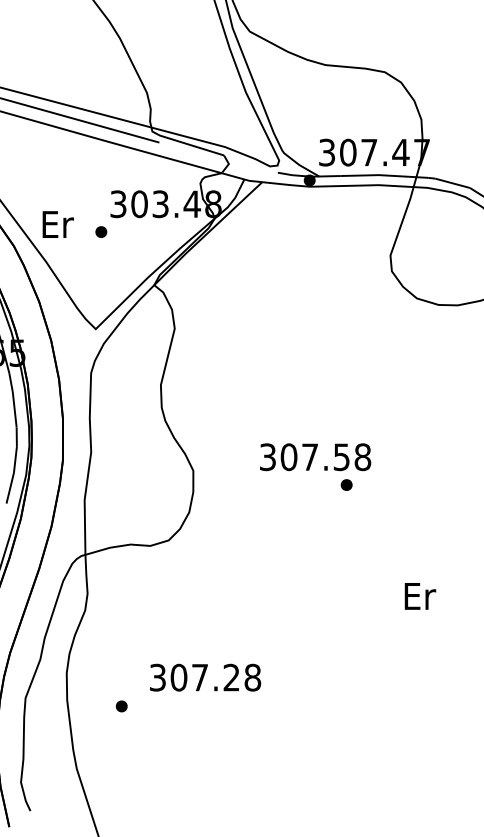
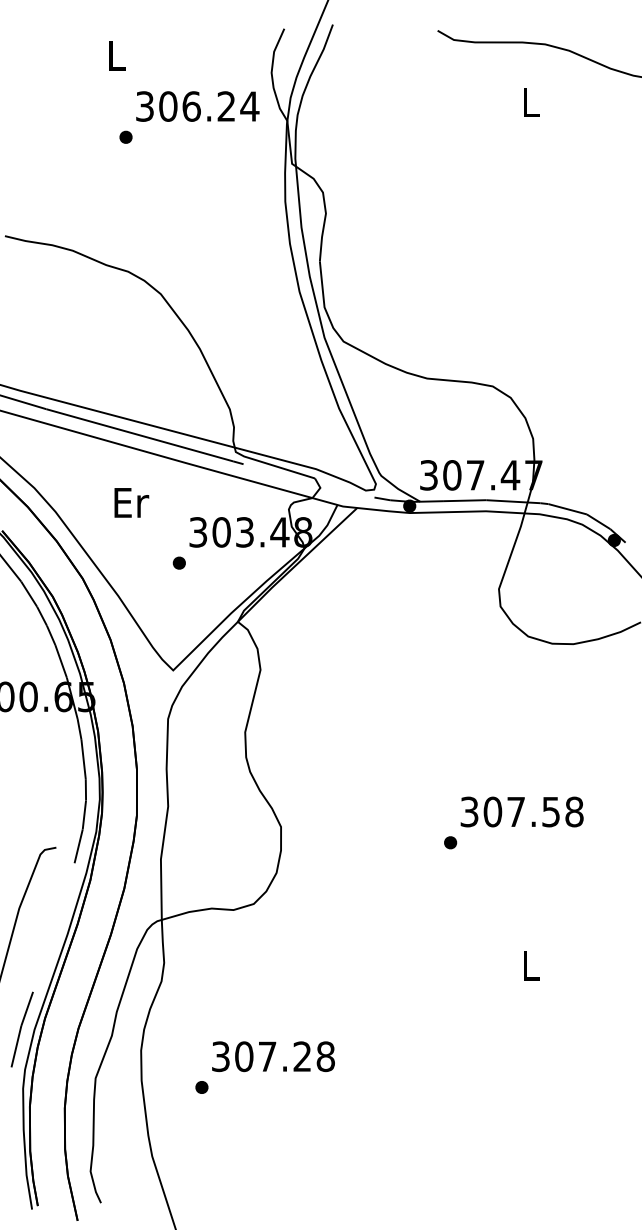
text: (58, 224) -> (131, 502), moved
text: (314, 456) -> (521, 811), moved
text: (419, 596) -> (531, 965), Er -> L
text: (205, 677) -> (273, 1056), moved

